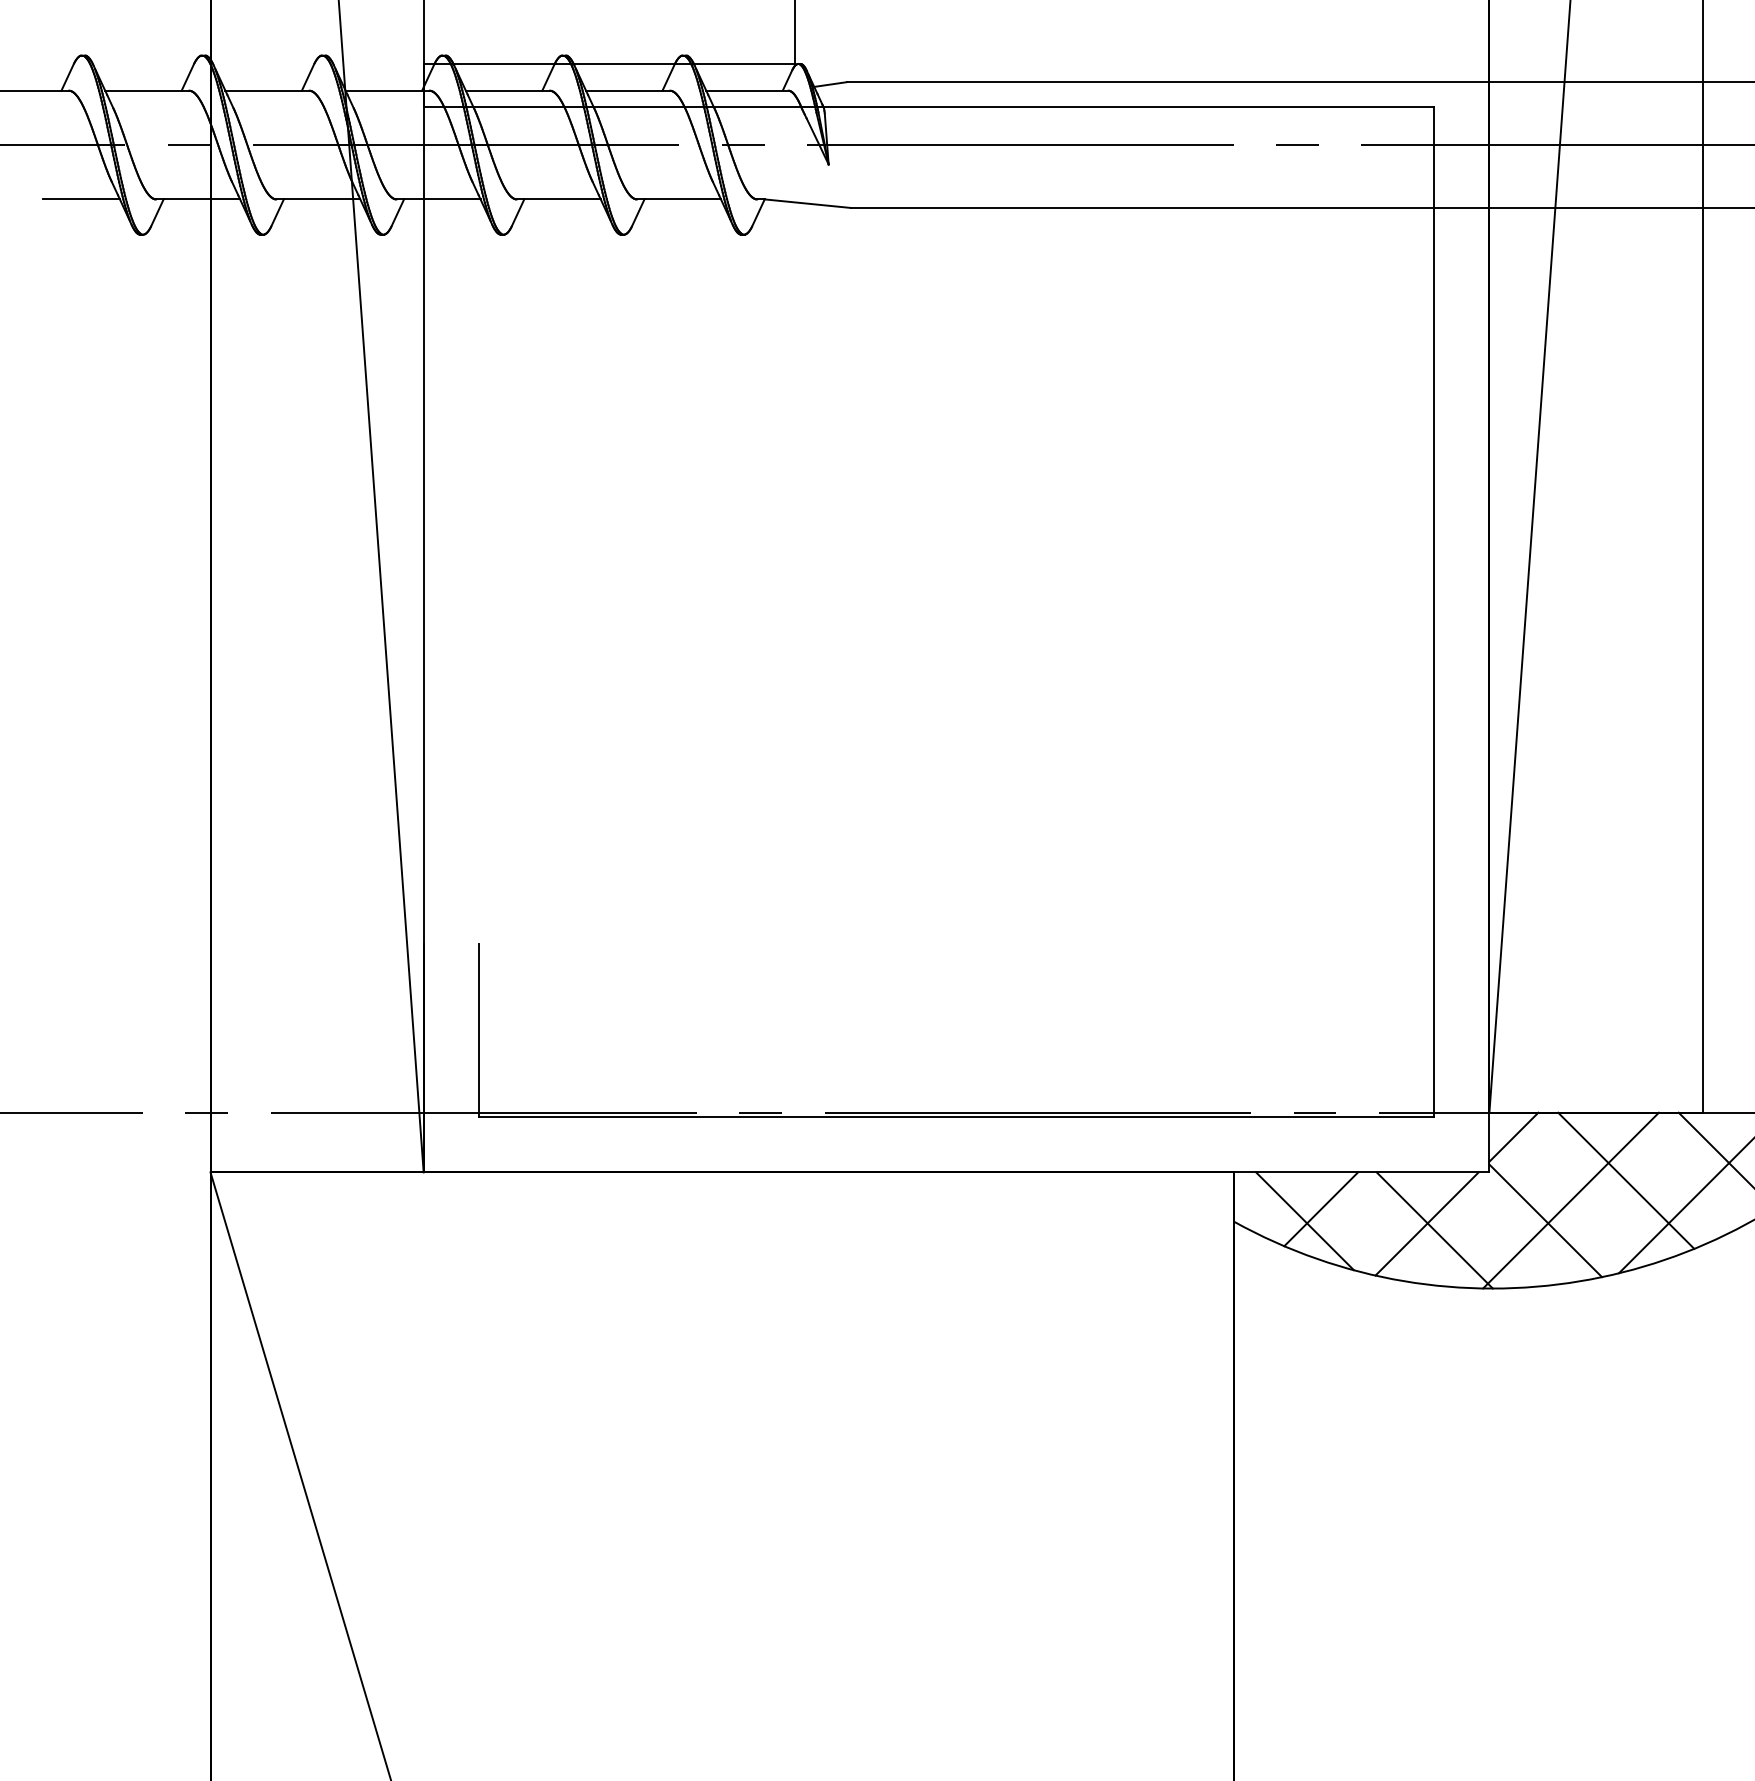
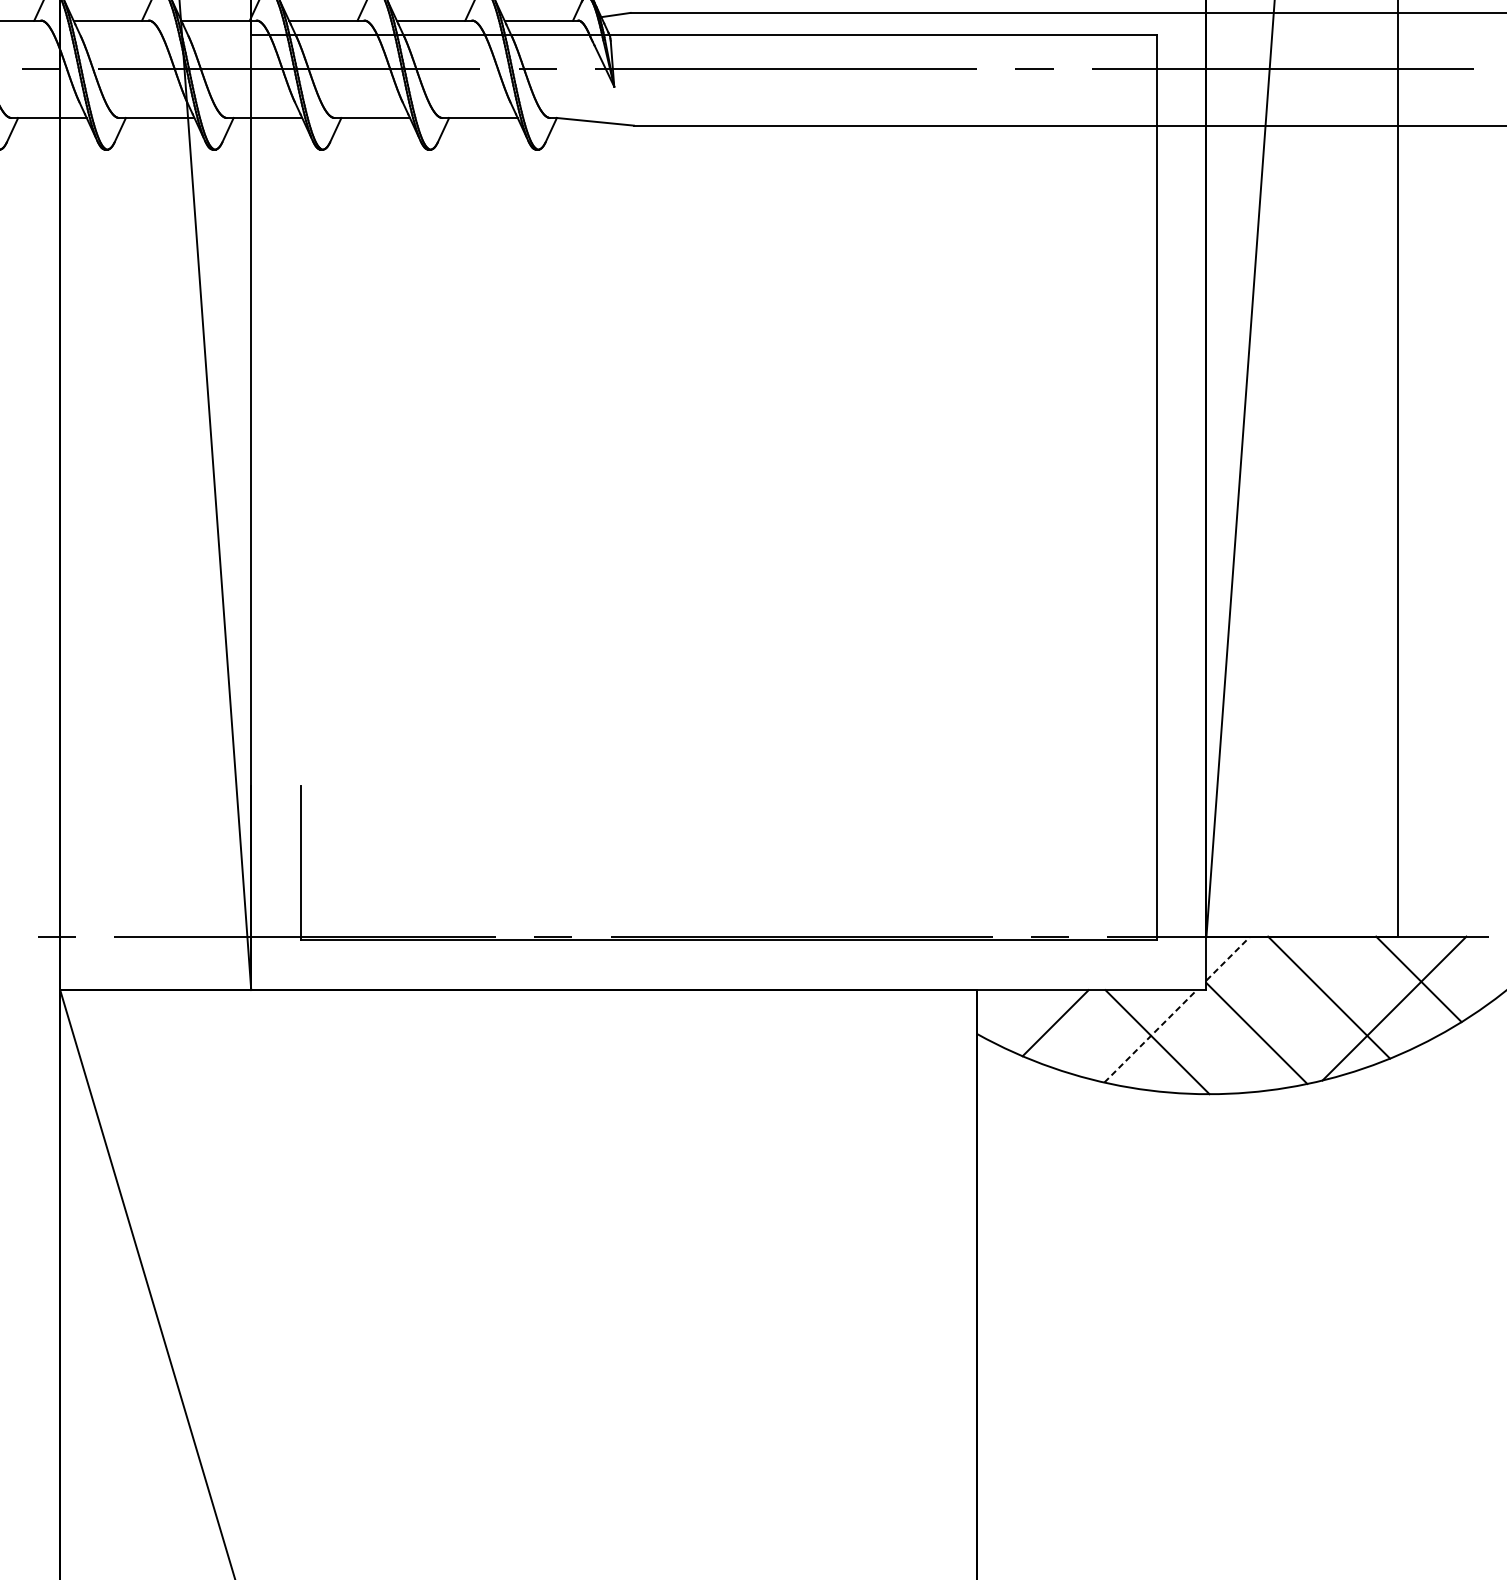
line: (1513, 1137) -> (1228, 958), solid -> dashed
line: (1570, 1200) -> (1279, 1015), removed
line: (1304, 1221) -> (1040, 1034), removed
line: (1427, 1223) -> (1150, 1035), solid -> dashed

